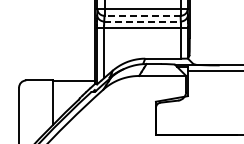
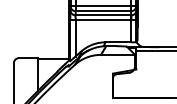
line: (142, 15) -> (103, 11), dashed -> solid
line: (143, 21) -> (104, 15), dashed -> solid

